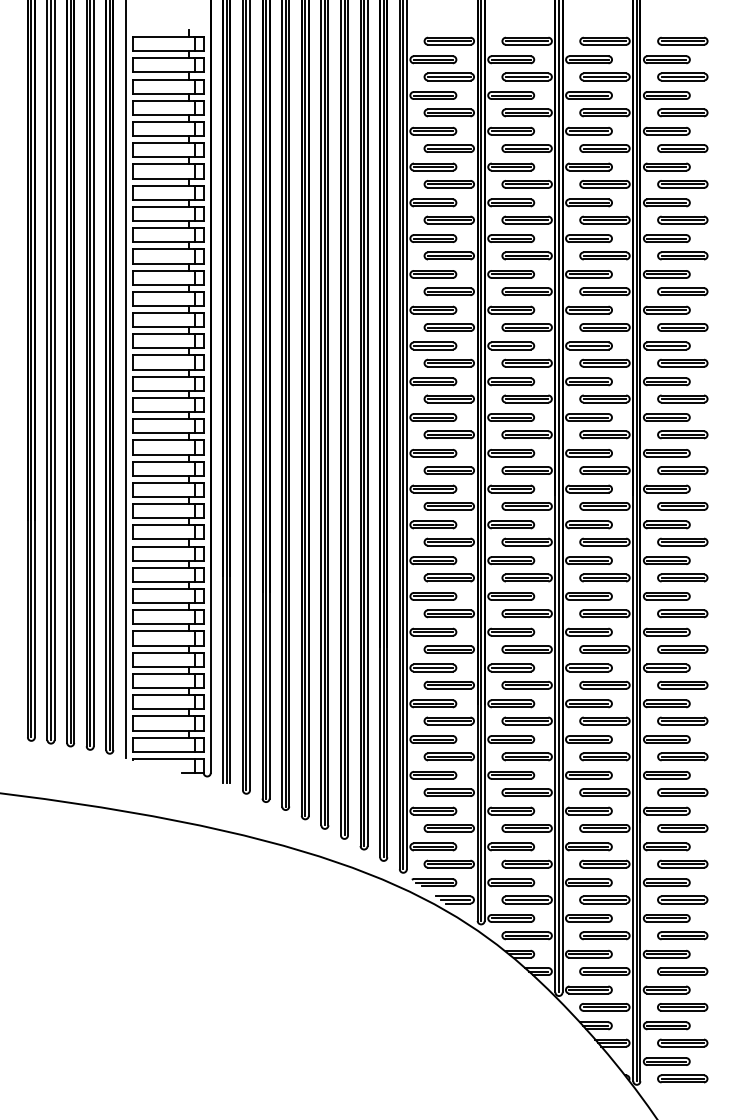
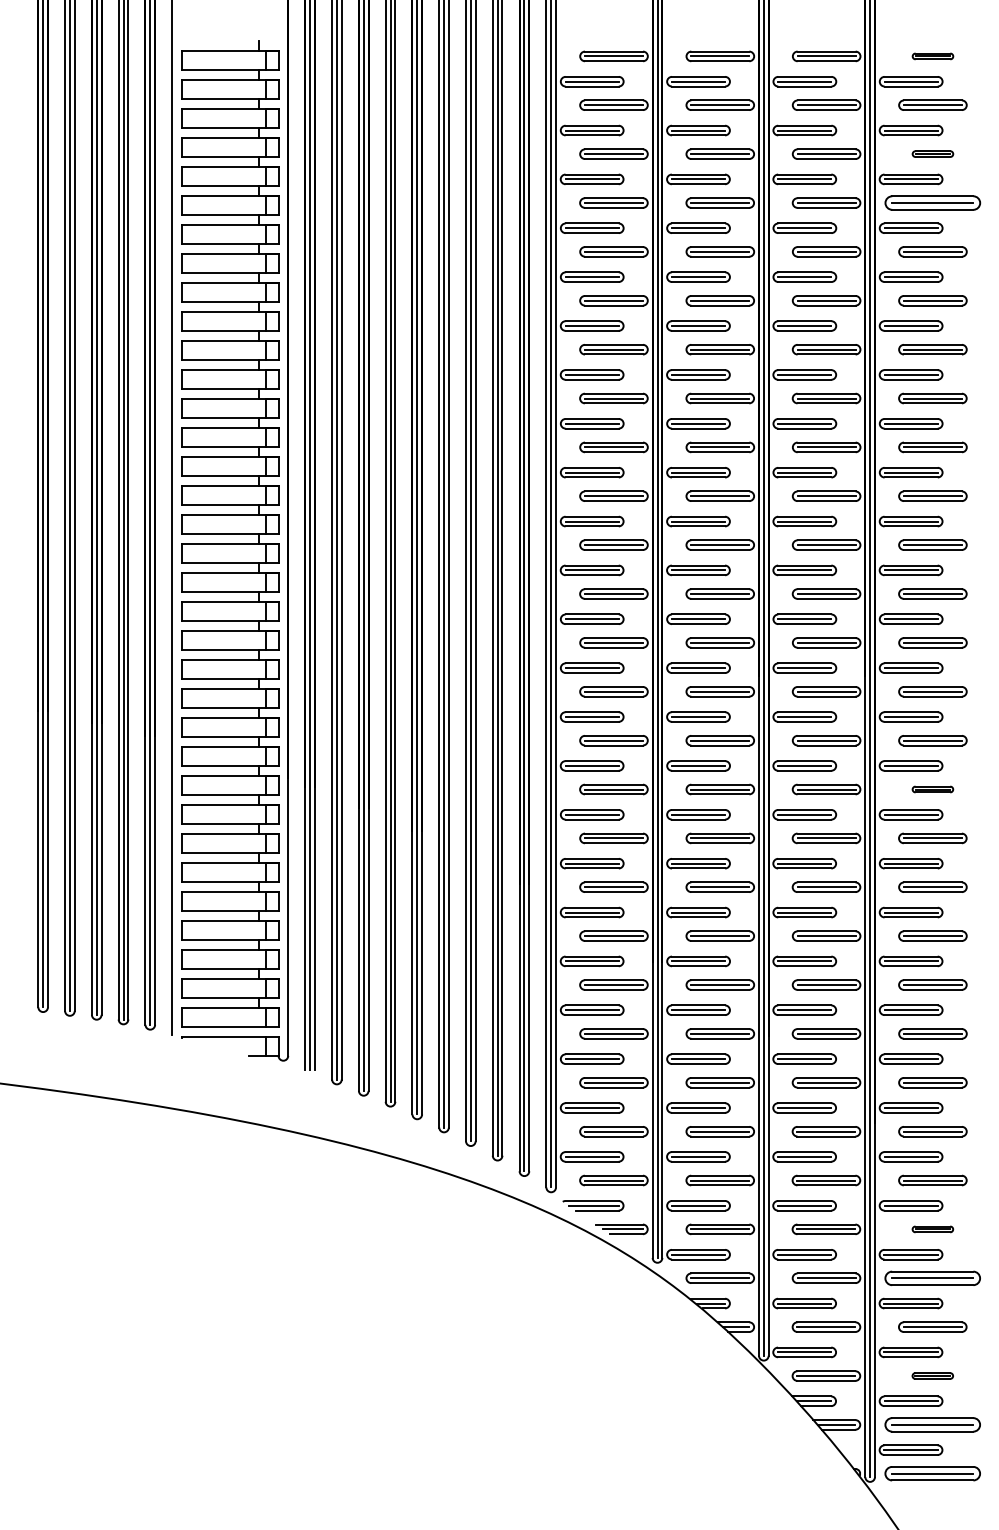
part: (682, 41) -> (932, 56), size x0.6
part: (682, 112) -> (932, 153), size x0.6
part: (682, 148) -> (932, 202), size x1.4
part: (682, 577) -> (932, 789), size x0.6
part: (682, 900) -> (932, 1229), size x0.6
part: (682, 935) -> (932, 1277), size x1.4
part: (682, 1006) -> (932, 1375), size x0.6
part: (682, 1042) -> (932, 1424), size x1.4
part: (682, 1078) -> (932, 1473), size x1.4

